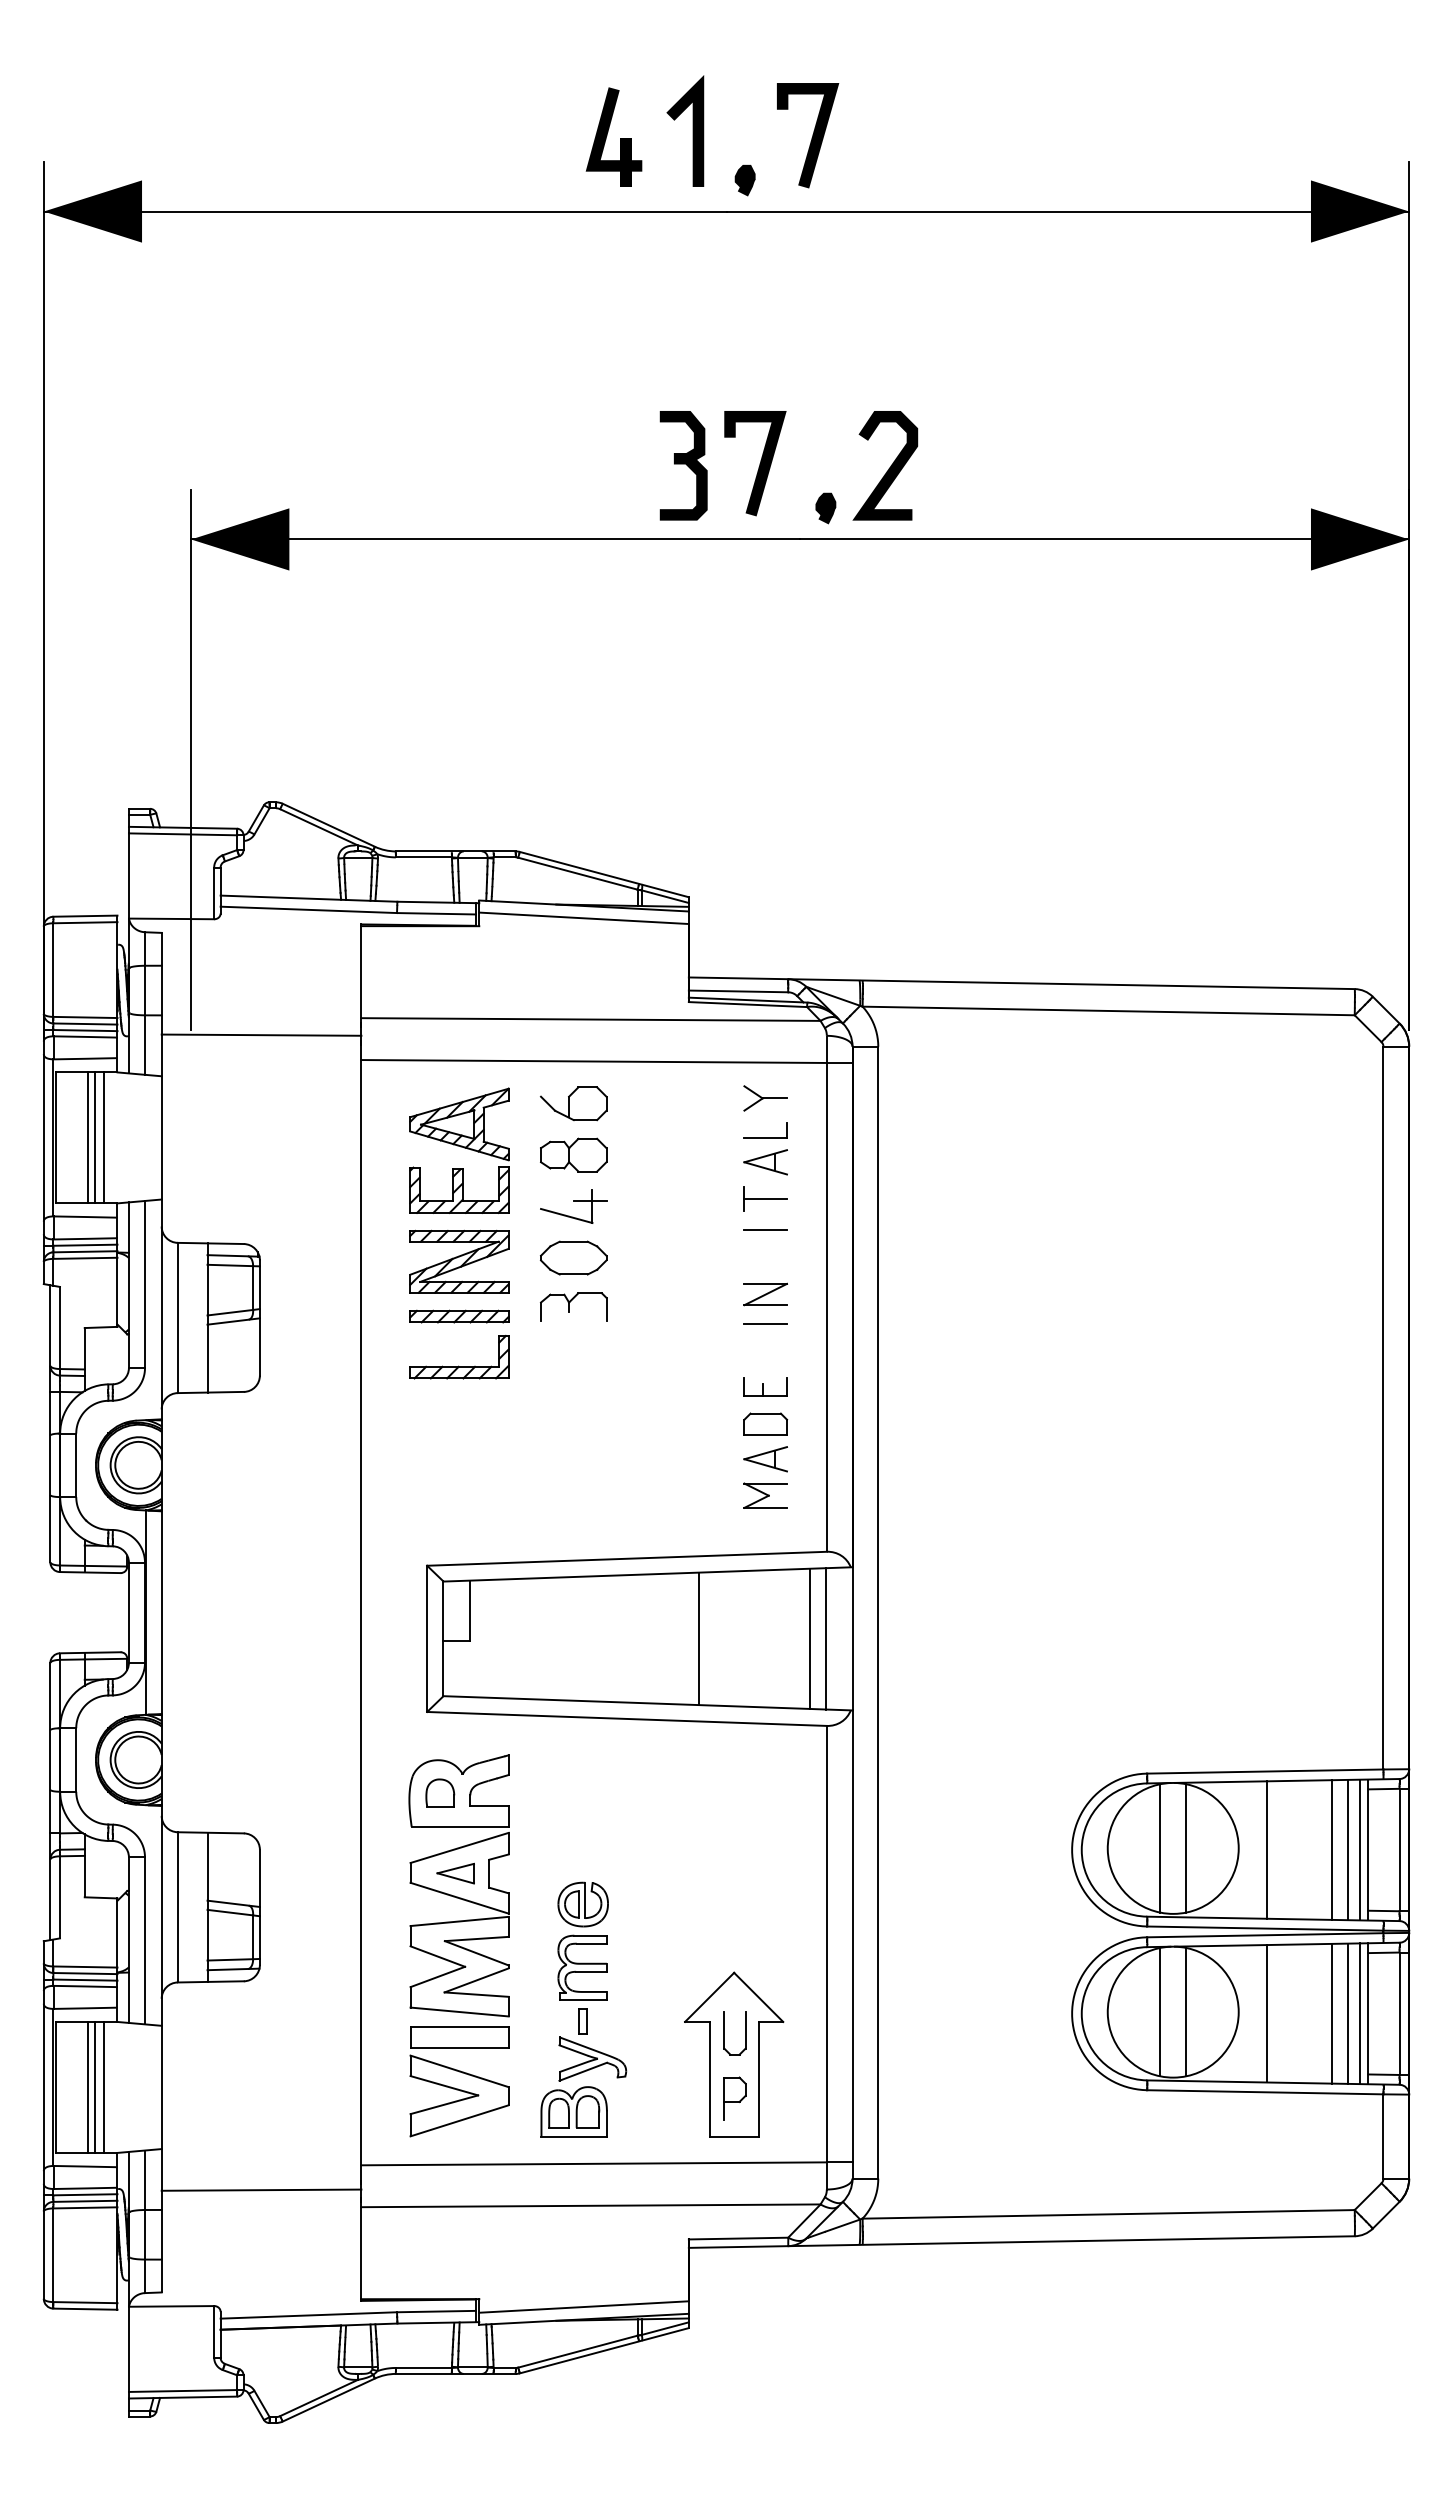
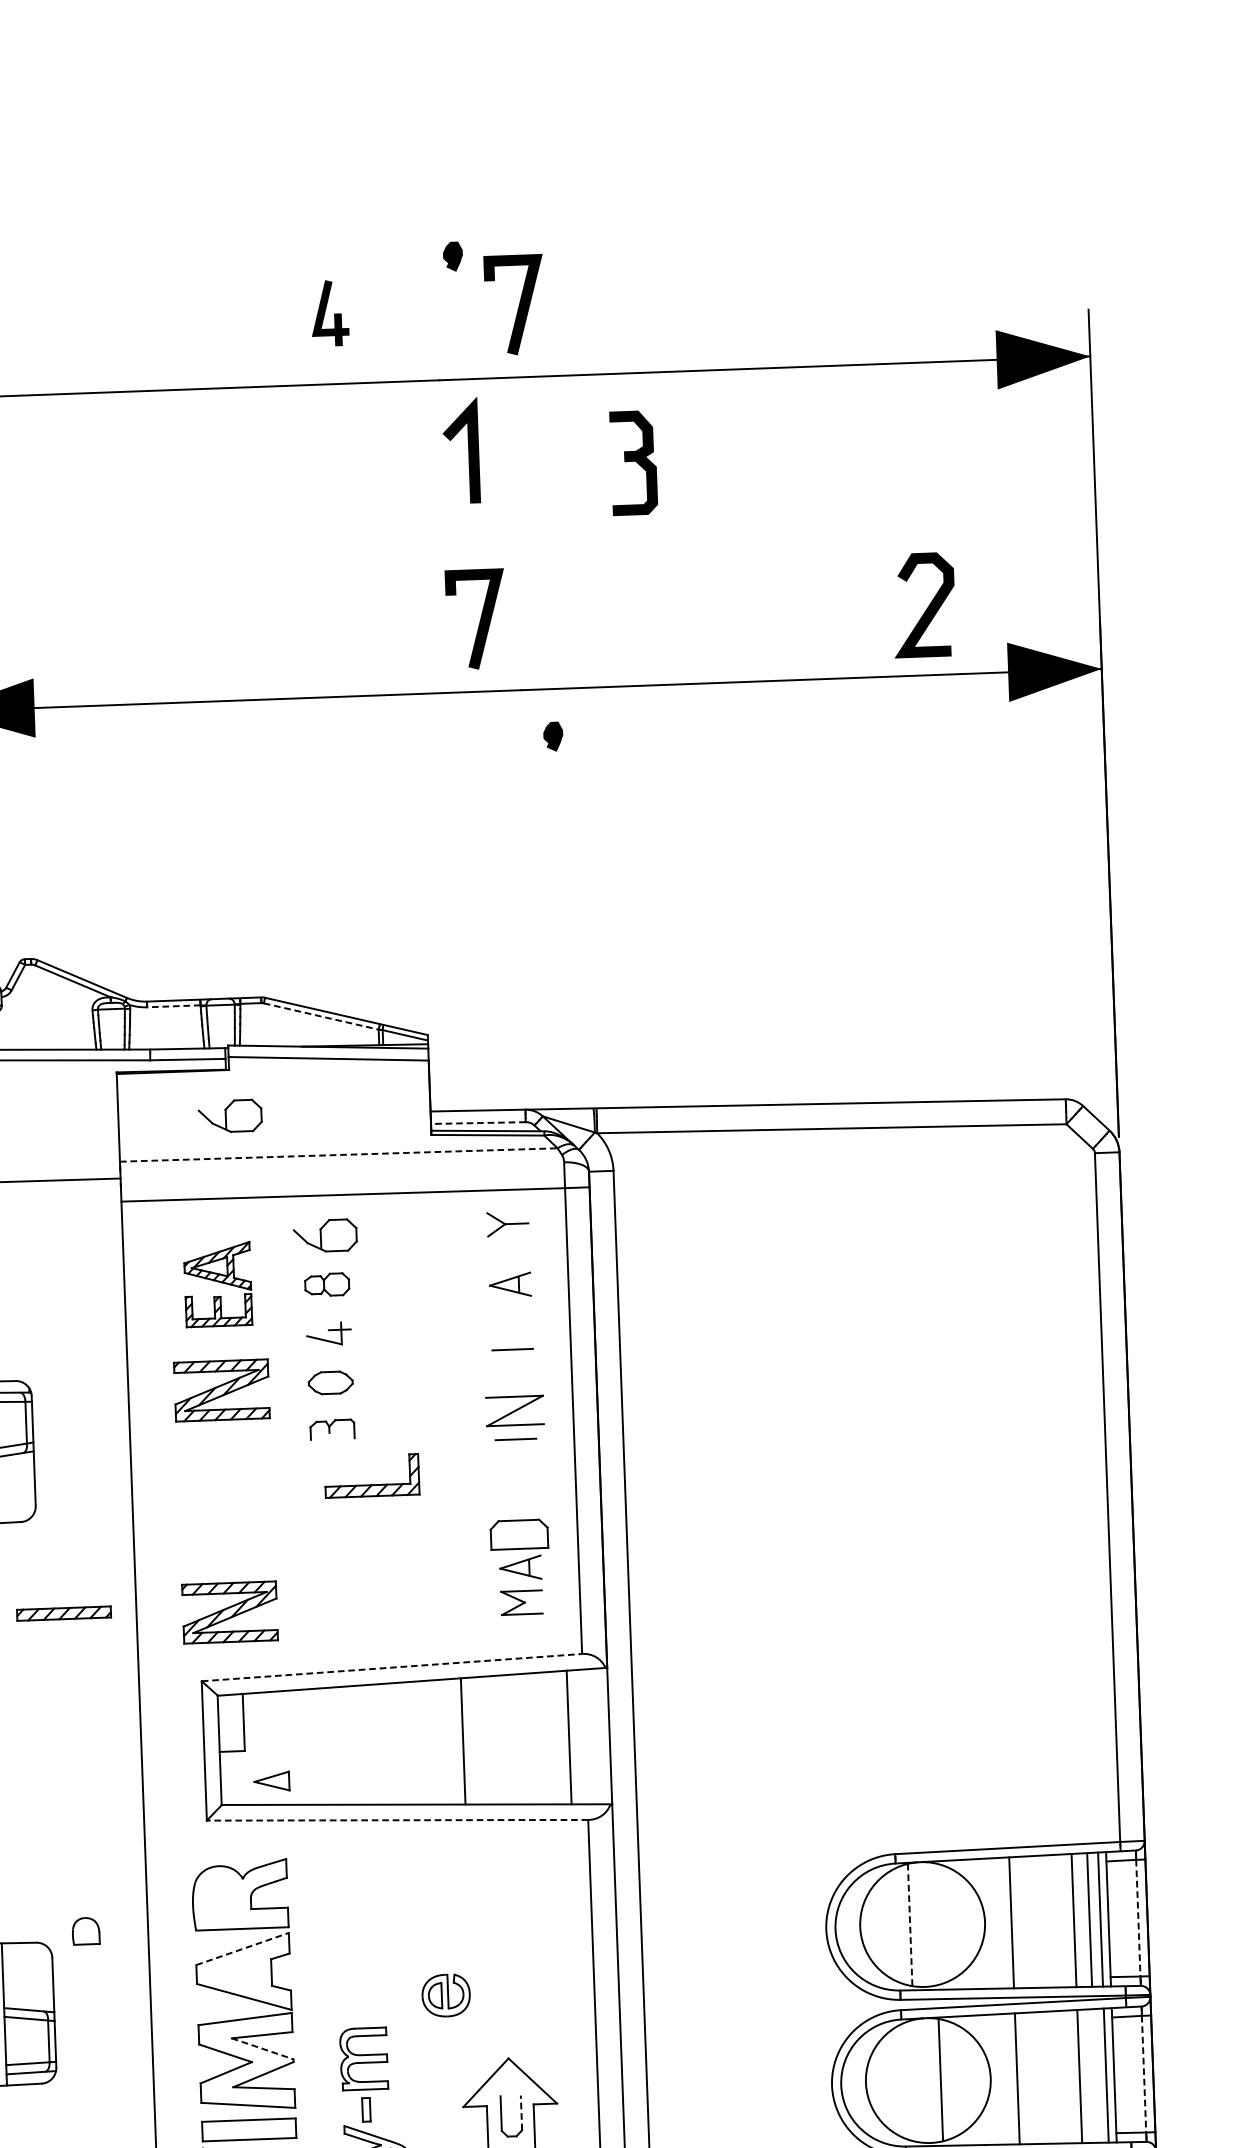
line: (692, 130) -> (468, 449), moved
part: (613, 136) -> (329, 312), size x0.7
part: (744, 180) -> (452, 256), moved
part: (683, 465) -> (633, 462), moved
curve: (888, 468) -> (927, 607), moved
part: (825, 508) -> (552, 736), moved
line: (423, 857) -> (173, 1006), solid -> dashed
line: (577, 873) -> (320, 1016), solid -> dashed
part: (478, 974) -> (230, 1116), added
line: (738, 991) -> (478, 1123), solid -> dashed
line: (590, 1019) -> (338, 1154), solid -> dashed
part: (765, 1137) -> (509, 1261), removed
part: (459, 1150) -> (218, 1284), size x0.7
part: (573, 1154) -> (326, 1284), size x0.7
part: (765, 1198) -> (511, 1319), removed
part: (573, 1206) -> (328, 1333), size x0.7
part: (573, 1257) -> (330, 1382), size x0.7
part: (765, 1294) -> (514, 1410), size x1.4
part: (573, 1306) -> (332, 1429), size x0.7
part: (459, 1316) -> (64, 1613), moved
part: (458, 1365) -> (371, 1483), moved
part: (765, 1386) -> (517, 1498), removed
part: (765, 1423) -> (519, 1533), size x1.4
part: (459, 1494) -> (230, 1612), added
line: (627, 1558) -> (392, 1667), solid -> dashed
line: (826, 1638) -> (584, 1736), removed
line: (627, 1718) -> (398, 1819), solid -> dashed
part: (440, 1792) -> (86, 1930), moved
line: (460, 1847) -> (243, 1948), solid -> dashed
line: (1160, 1848) -> (910, 1925), solid -> dashed
line: (1186, 1848) -> (935, 1924), removed
line: (1399, 1850) -> (1138, 1918), solid -> dashed
part: (455, 1873) -> (271, 1781), moved
part: (582, 1904) -> (445, 1995), moved
line: (477, 1953) -> (263, 2049), solid -> dashed
line: (1160, 2011) -> (916, 2080), removed
line: (1348, 2013) -> (1095, 2075), removed
line: (1399, 2014) -> (1144, 2074), solid -> dashed
line: (745, 2029) -> (521, 2112), solid -> dashed

